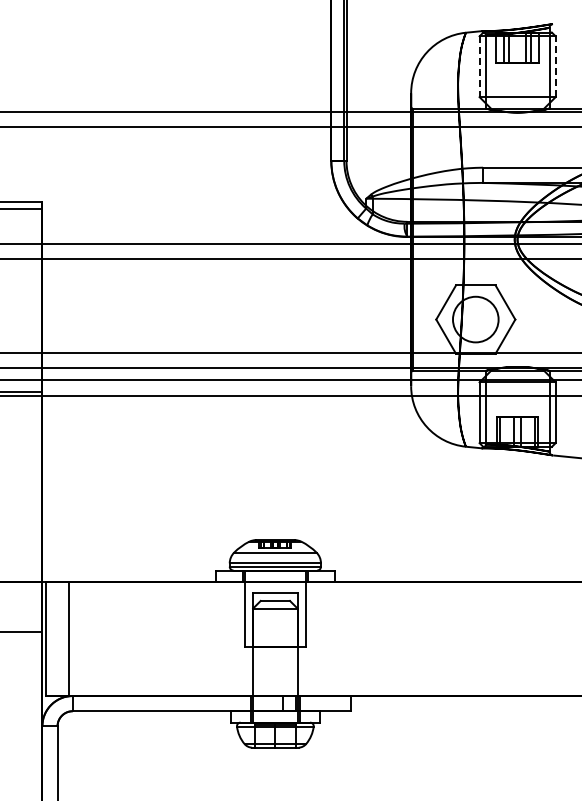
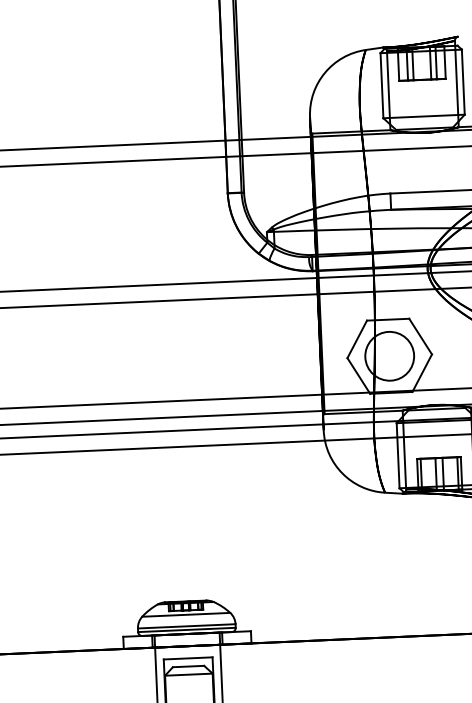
line: (555, 66) -> (463, 81), dashed -> solid
line: (479, 67) -> (381, 86), dashed -> solid

